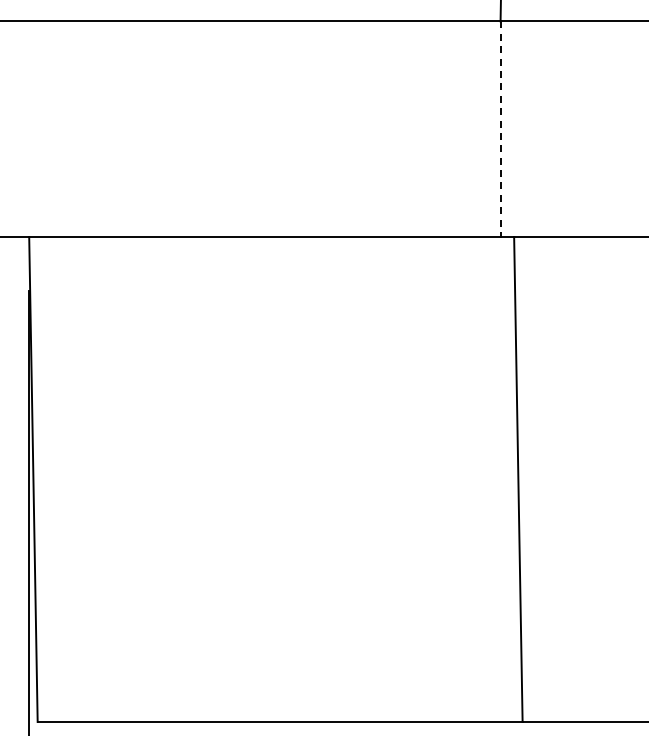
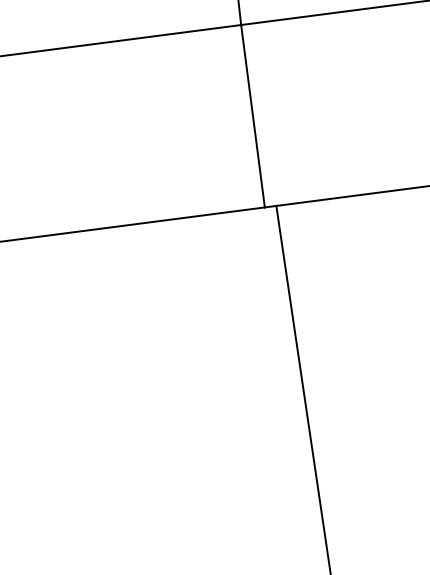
line: (500, 129) -> (252, 116), dashed -> solid

